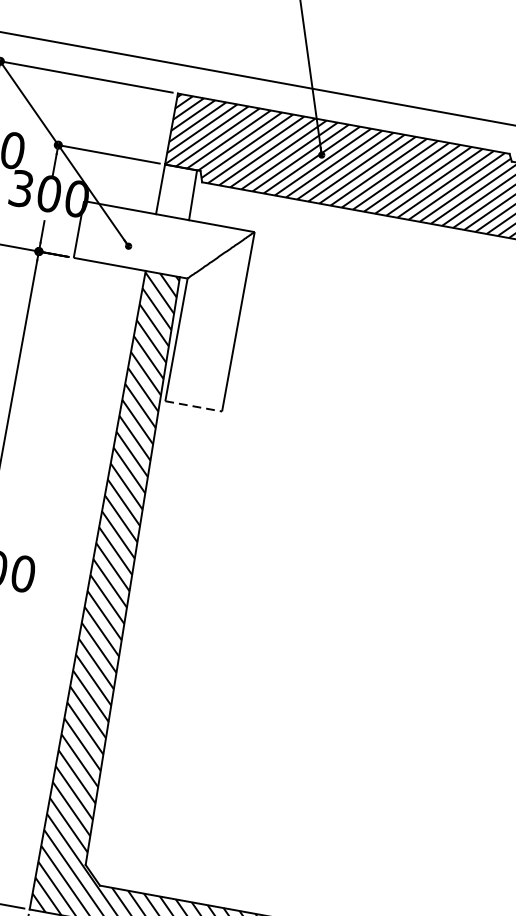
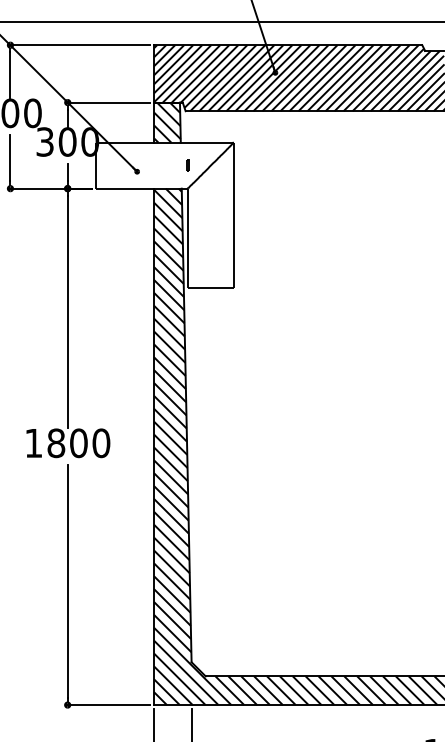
hatch: (177, 192) -> (167, 122), added
part: (192, 249) -> (187, 165), added
line: (193, 405) -> (210, 287), dashed -> solid

